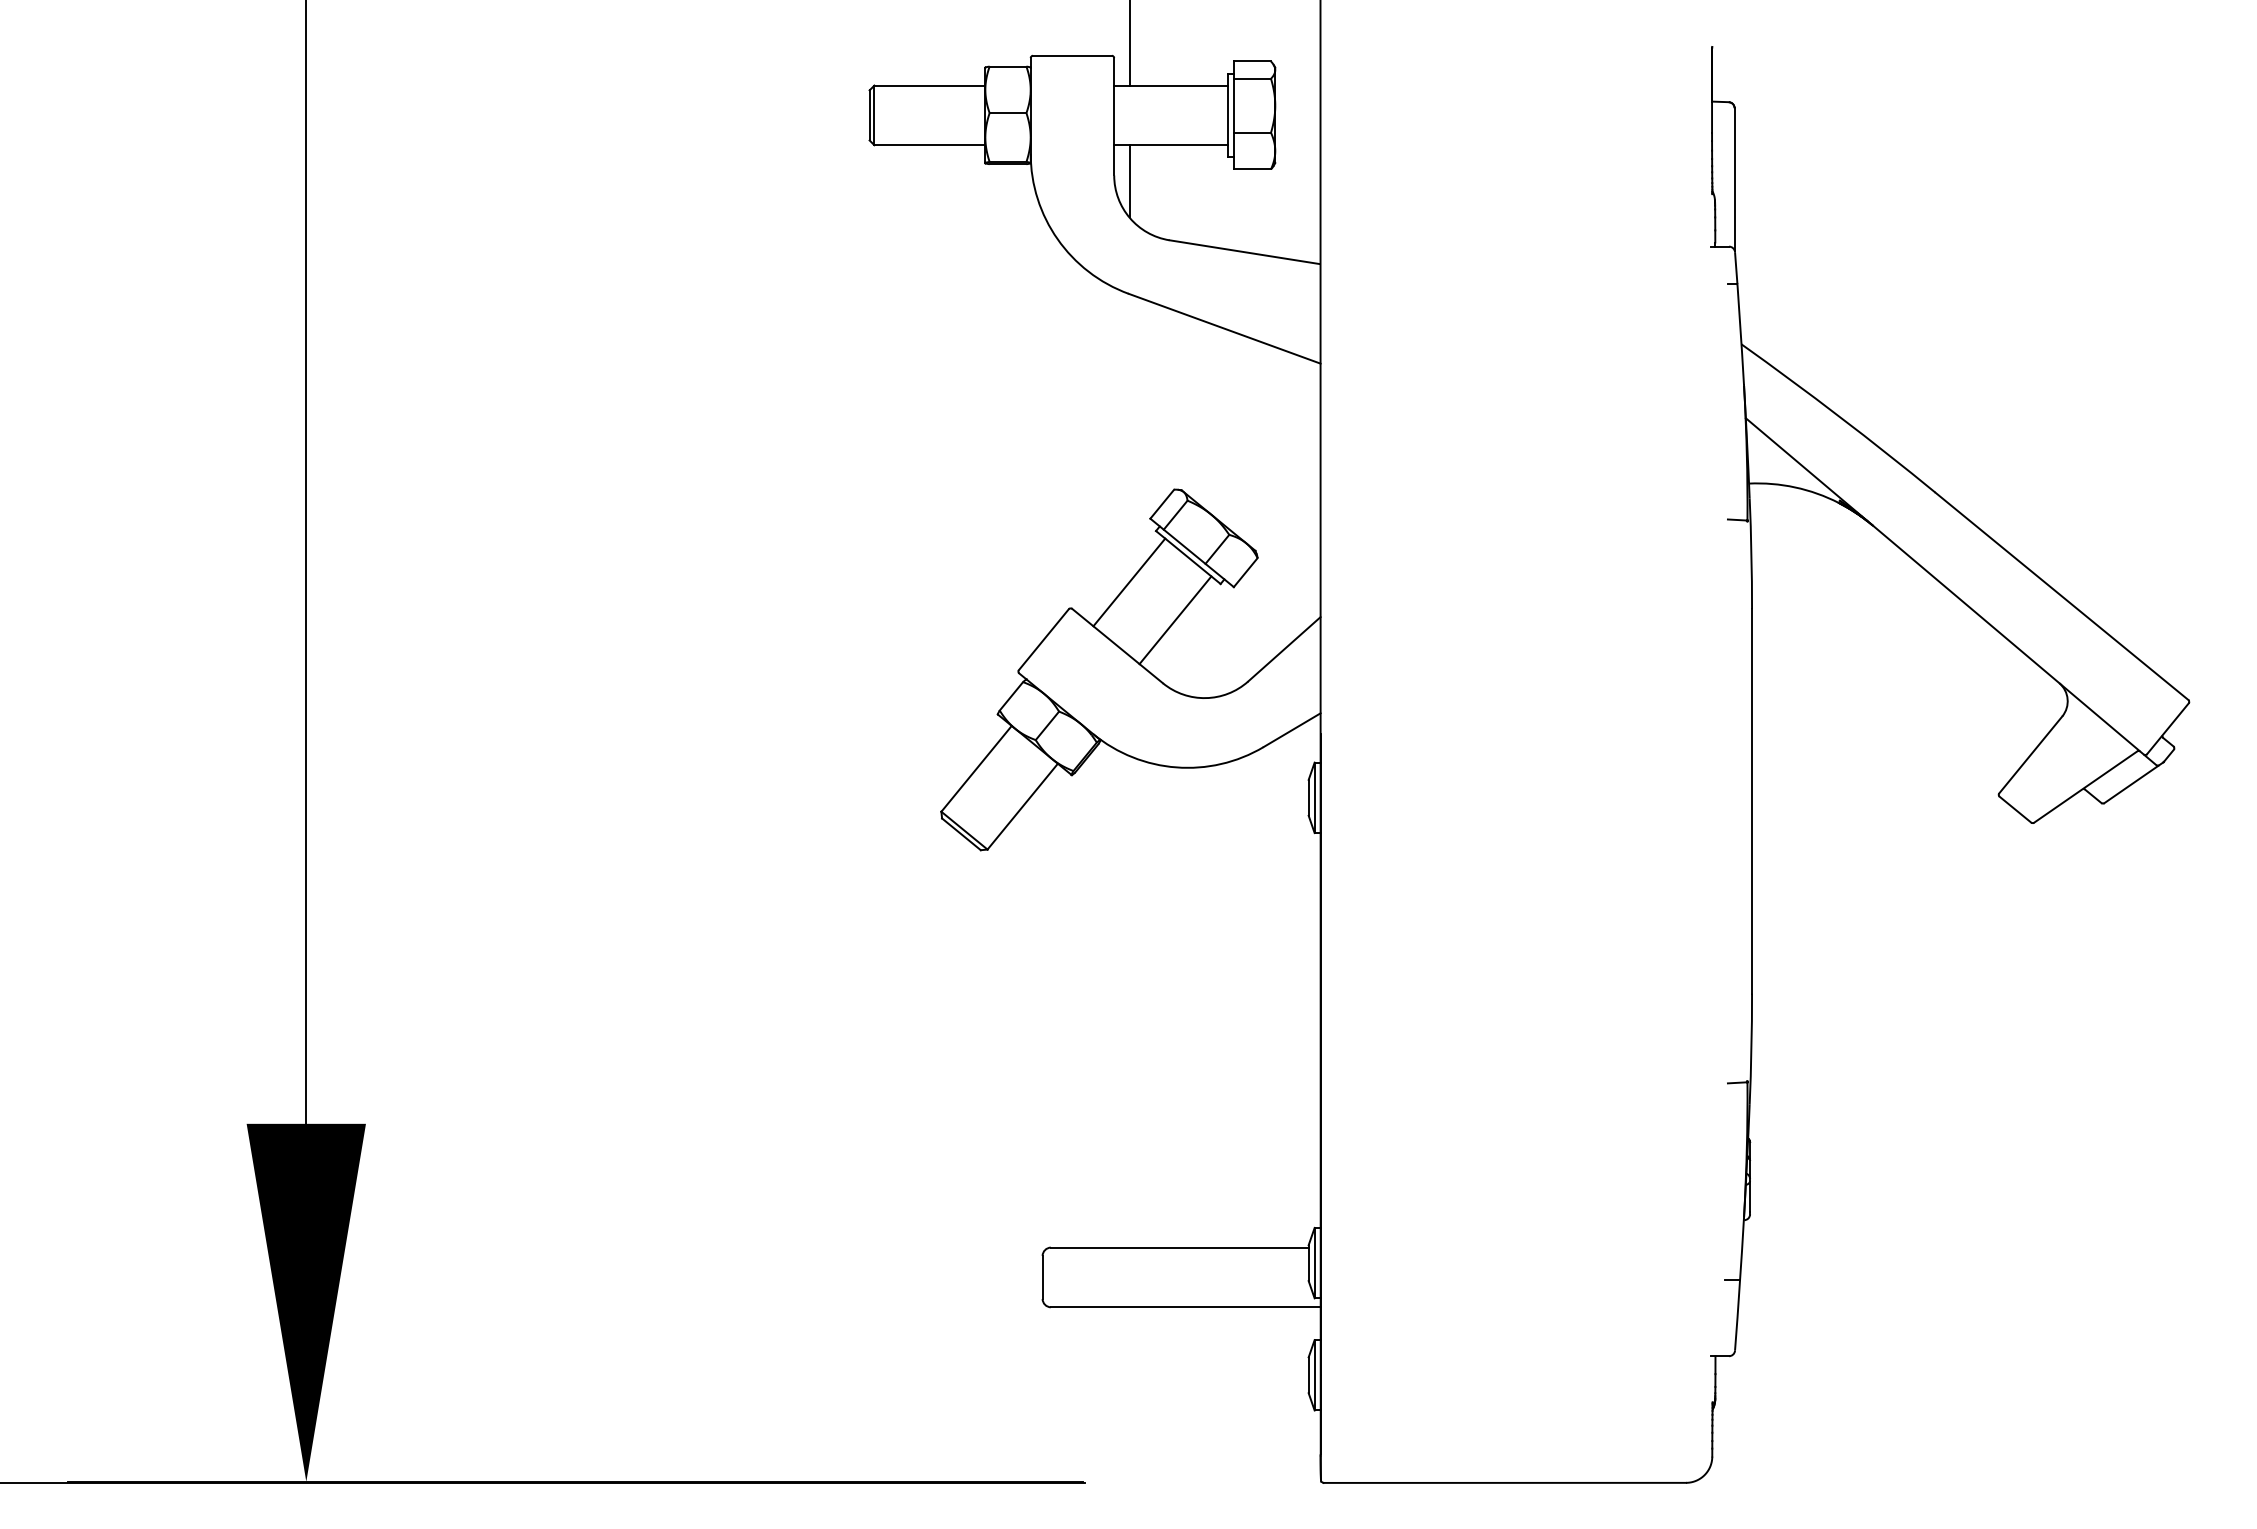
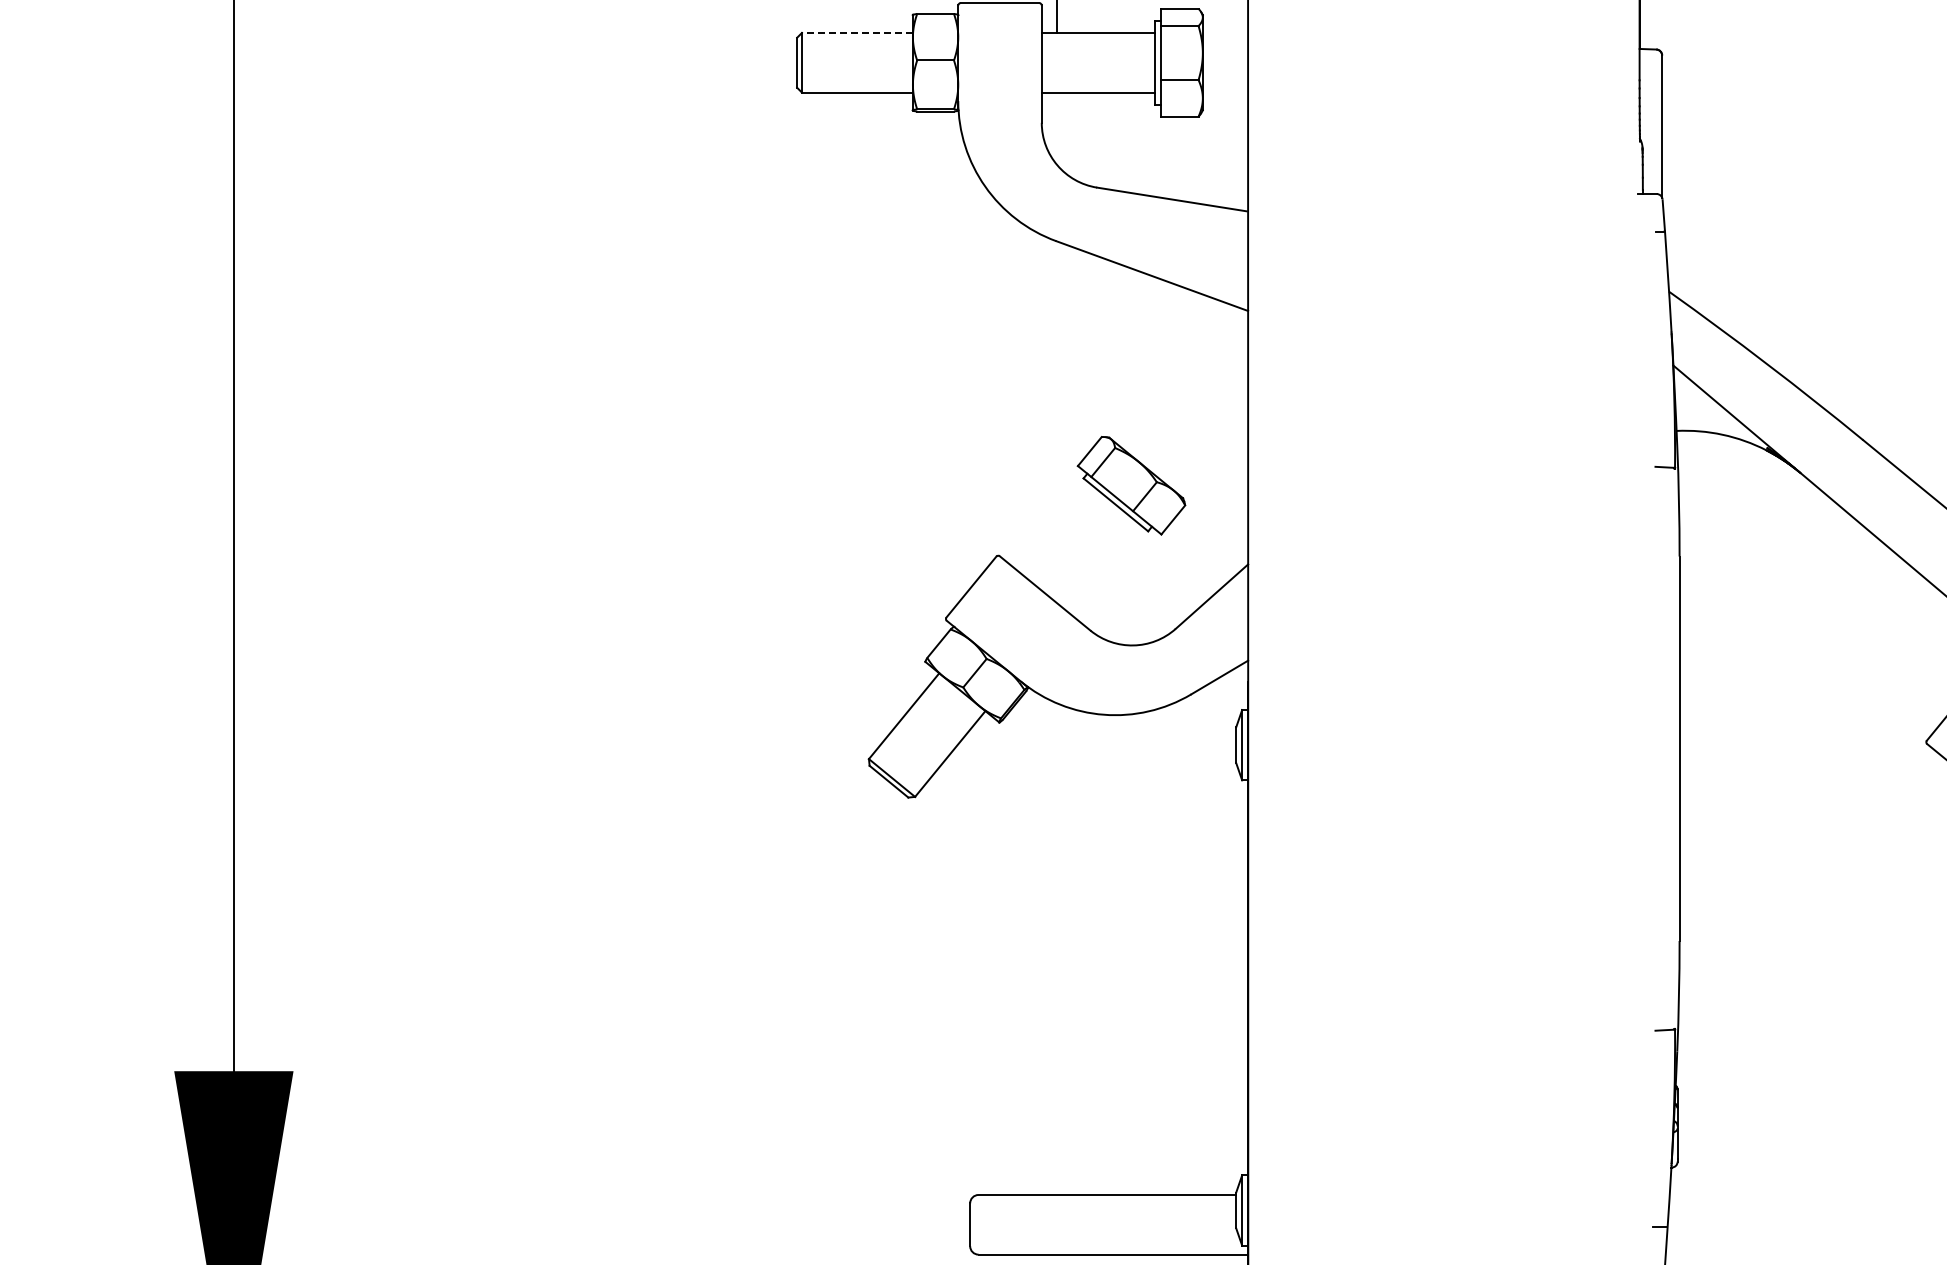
line: (929, 85) -> (857, 32), solid -> dashed
line: (1129, 181) -> (1057, 128), removed
line: (1129, 582) -> (1057, 529), removed
line: (1175, 620) -> (1103, 567), removed

